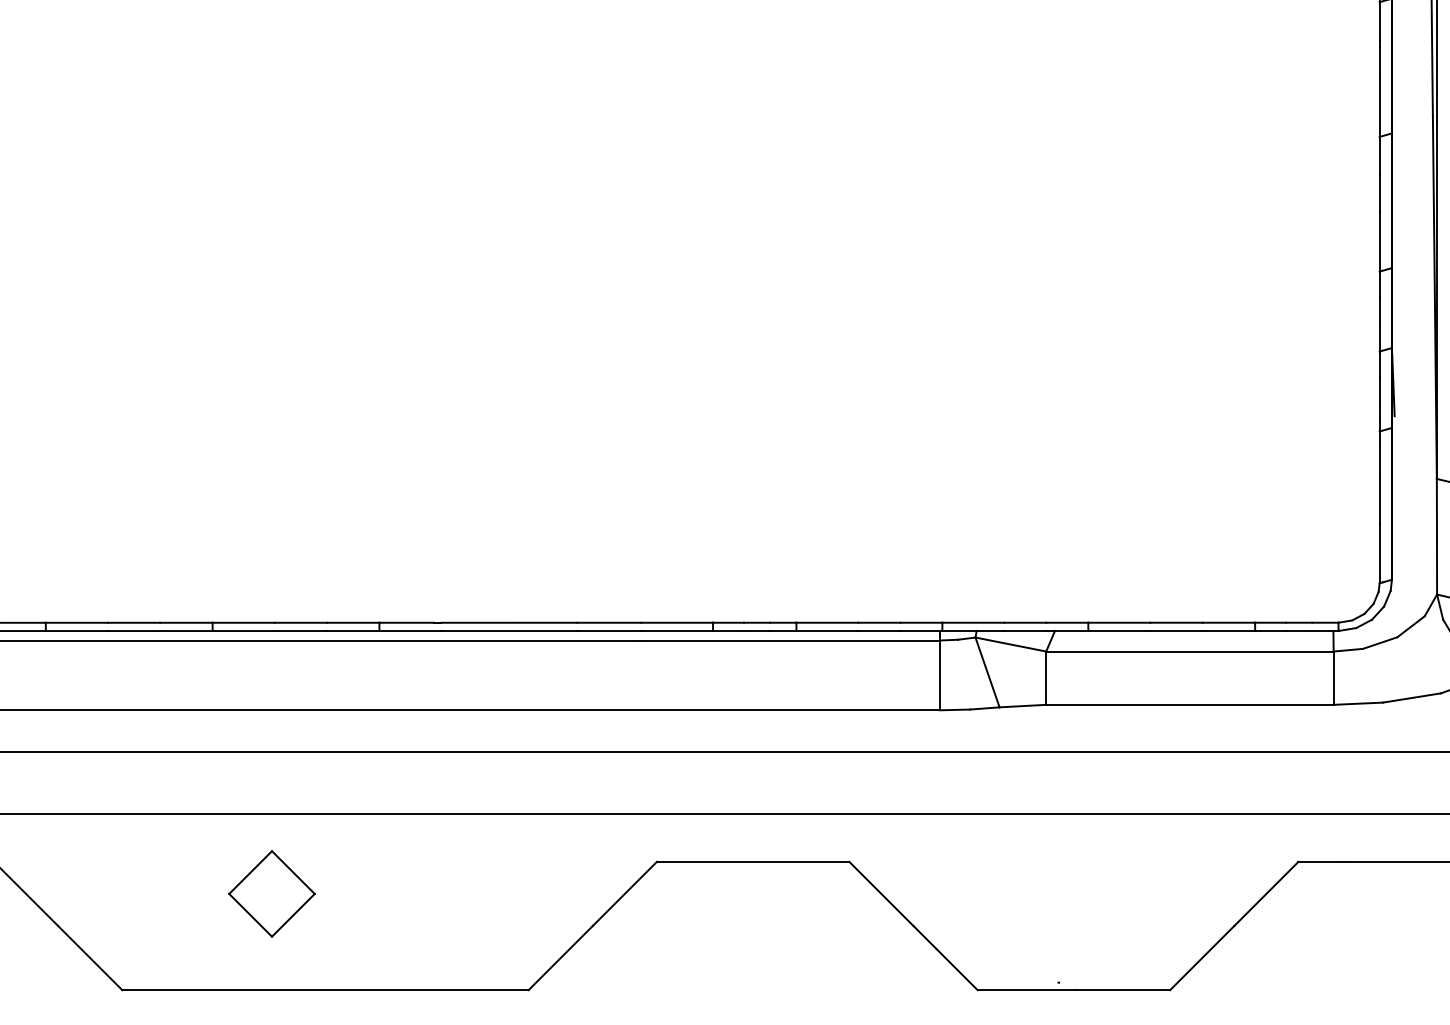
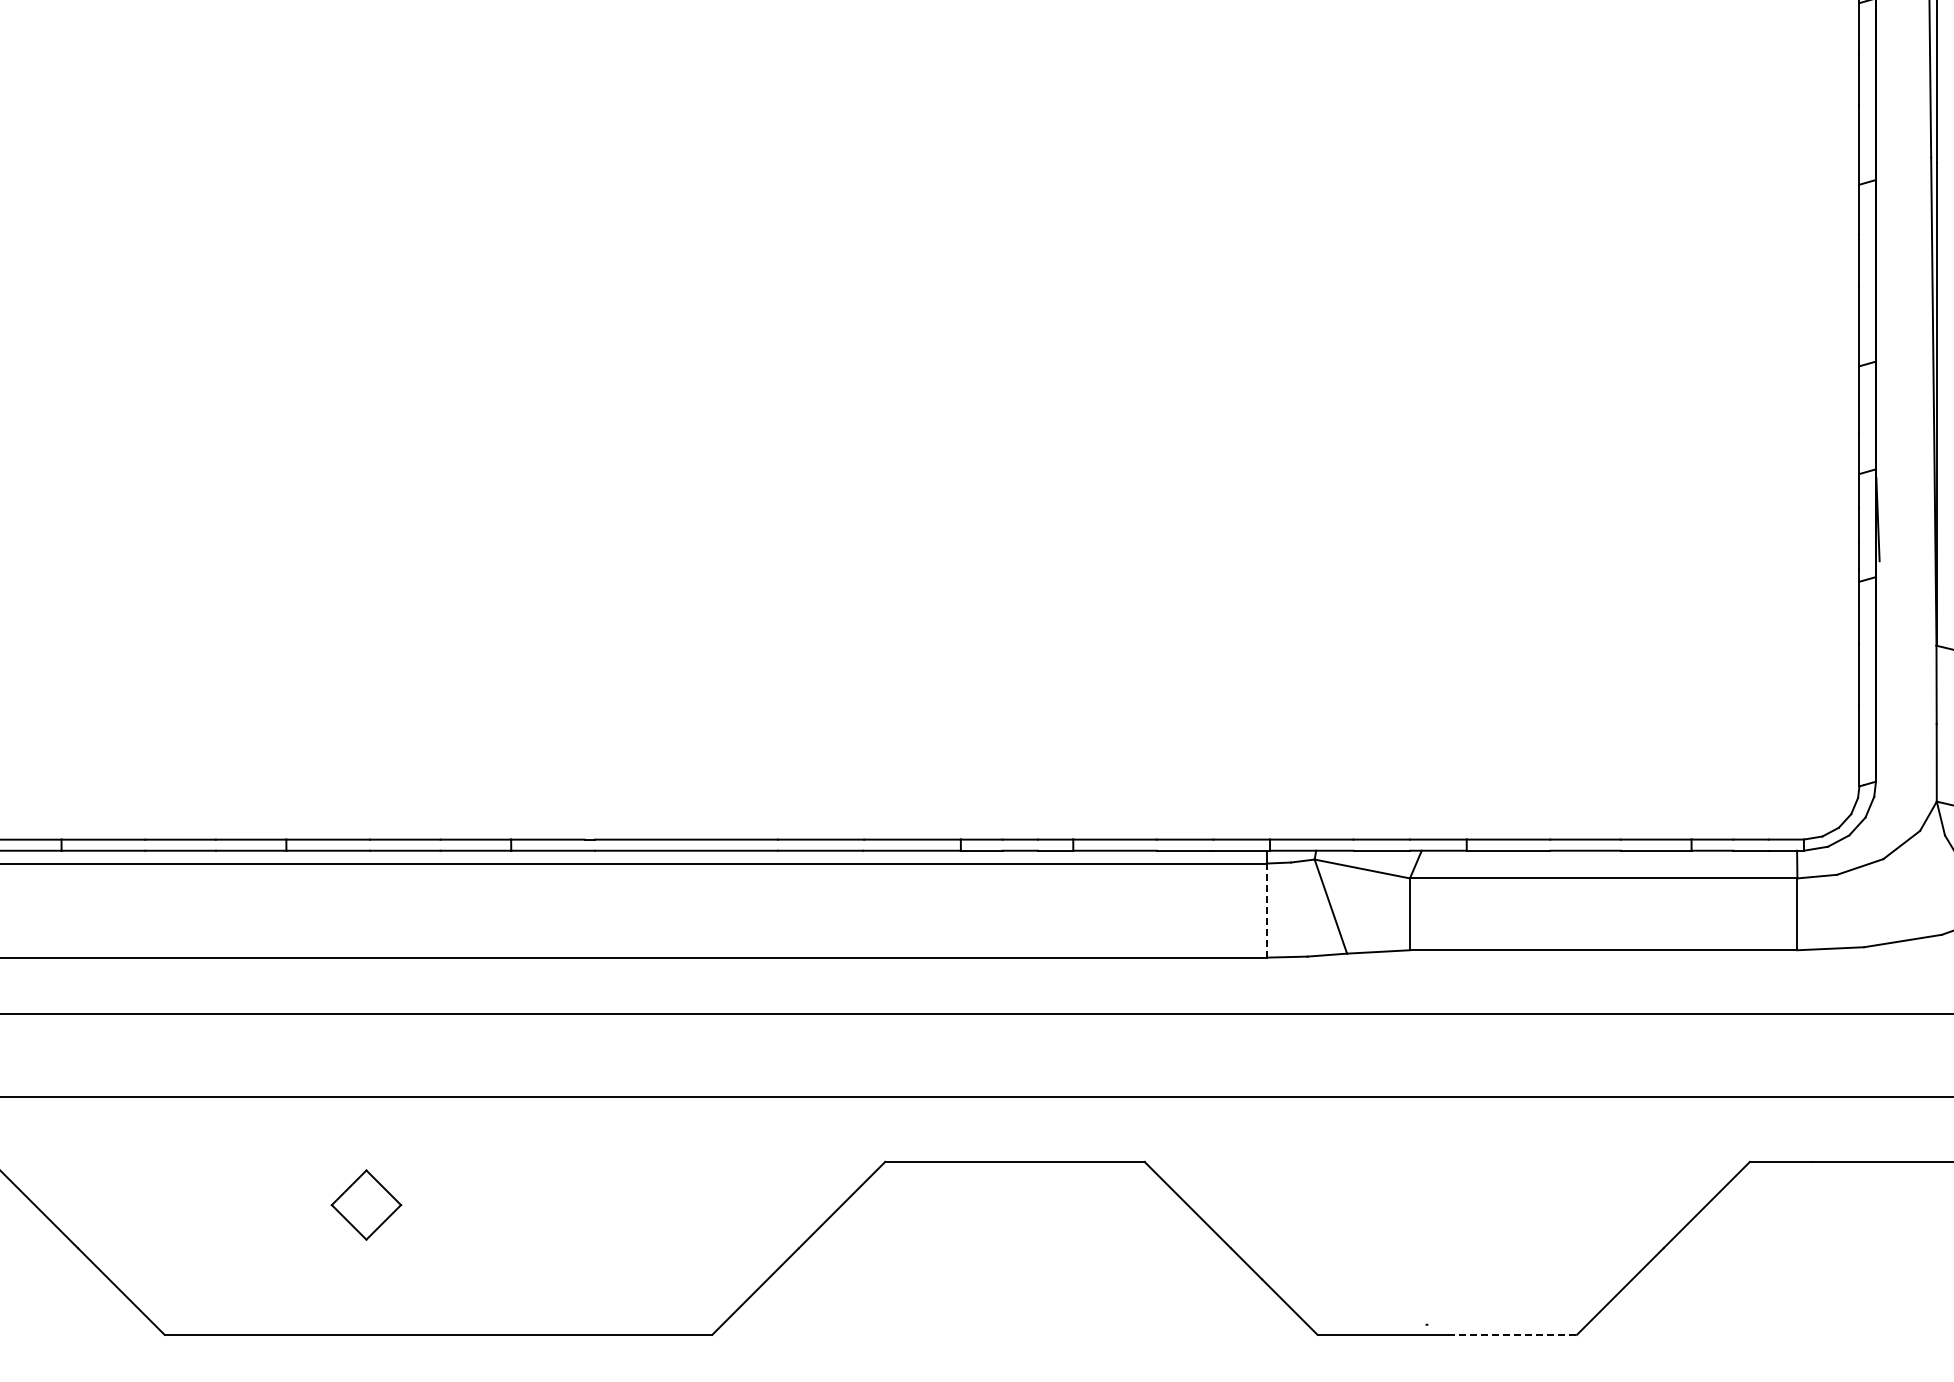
line: (939, 675) -> (1266, 910), solid -> dashed
part: (272, 893) -> (366, 1204), size x0.6
line: (1123, 989) -> (1513, 1334), solid -> dashed

